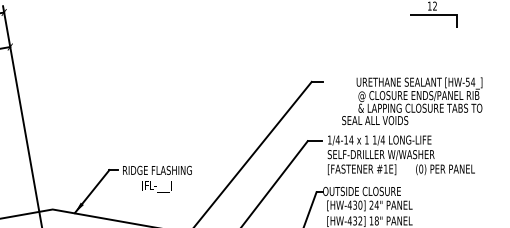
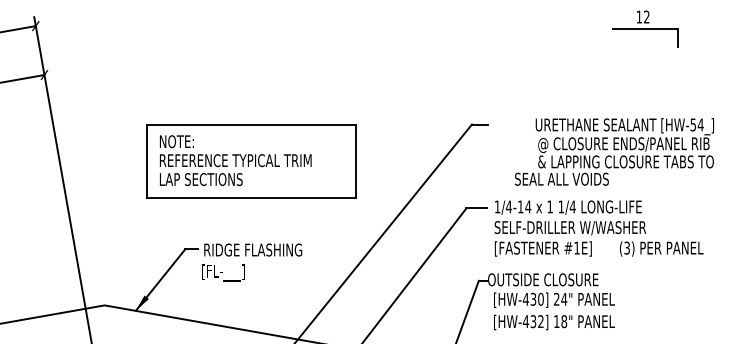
part: (156, 108) -> (251, 161), added
text: (421, 168) -> (627, 247), (0) -> (3)
text: (156, 186) -> (223, 272), moved

